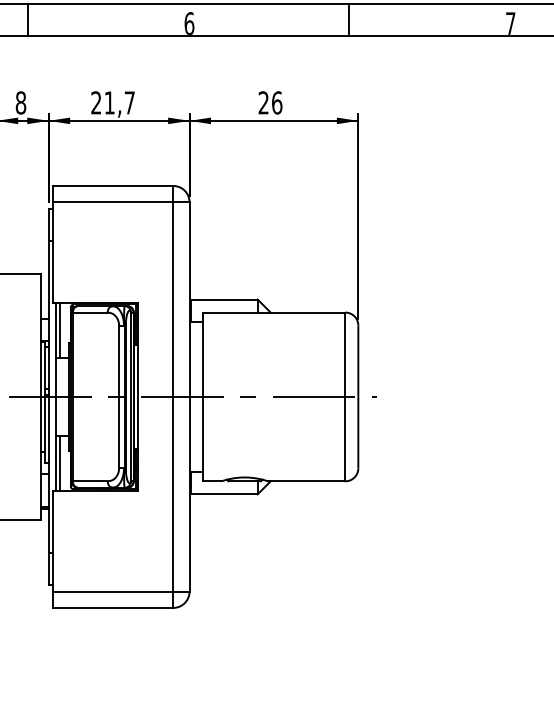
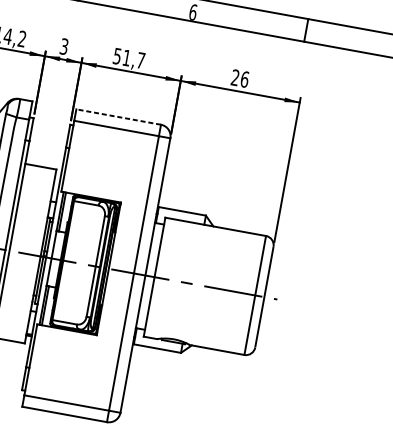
text: (20, 102) -> (63, 46), 8 -> 3
text: (96, 102) -> (117, 56), 21,7 -> 51,7
line: (112, 185) -> (118, 116), solid -> dashed

